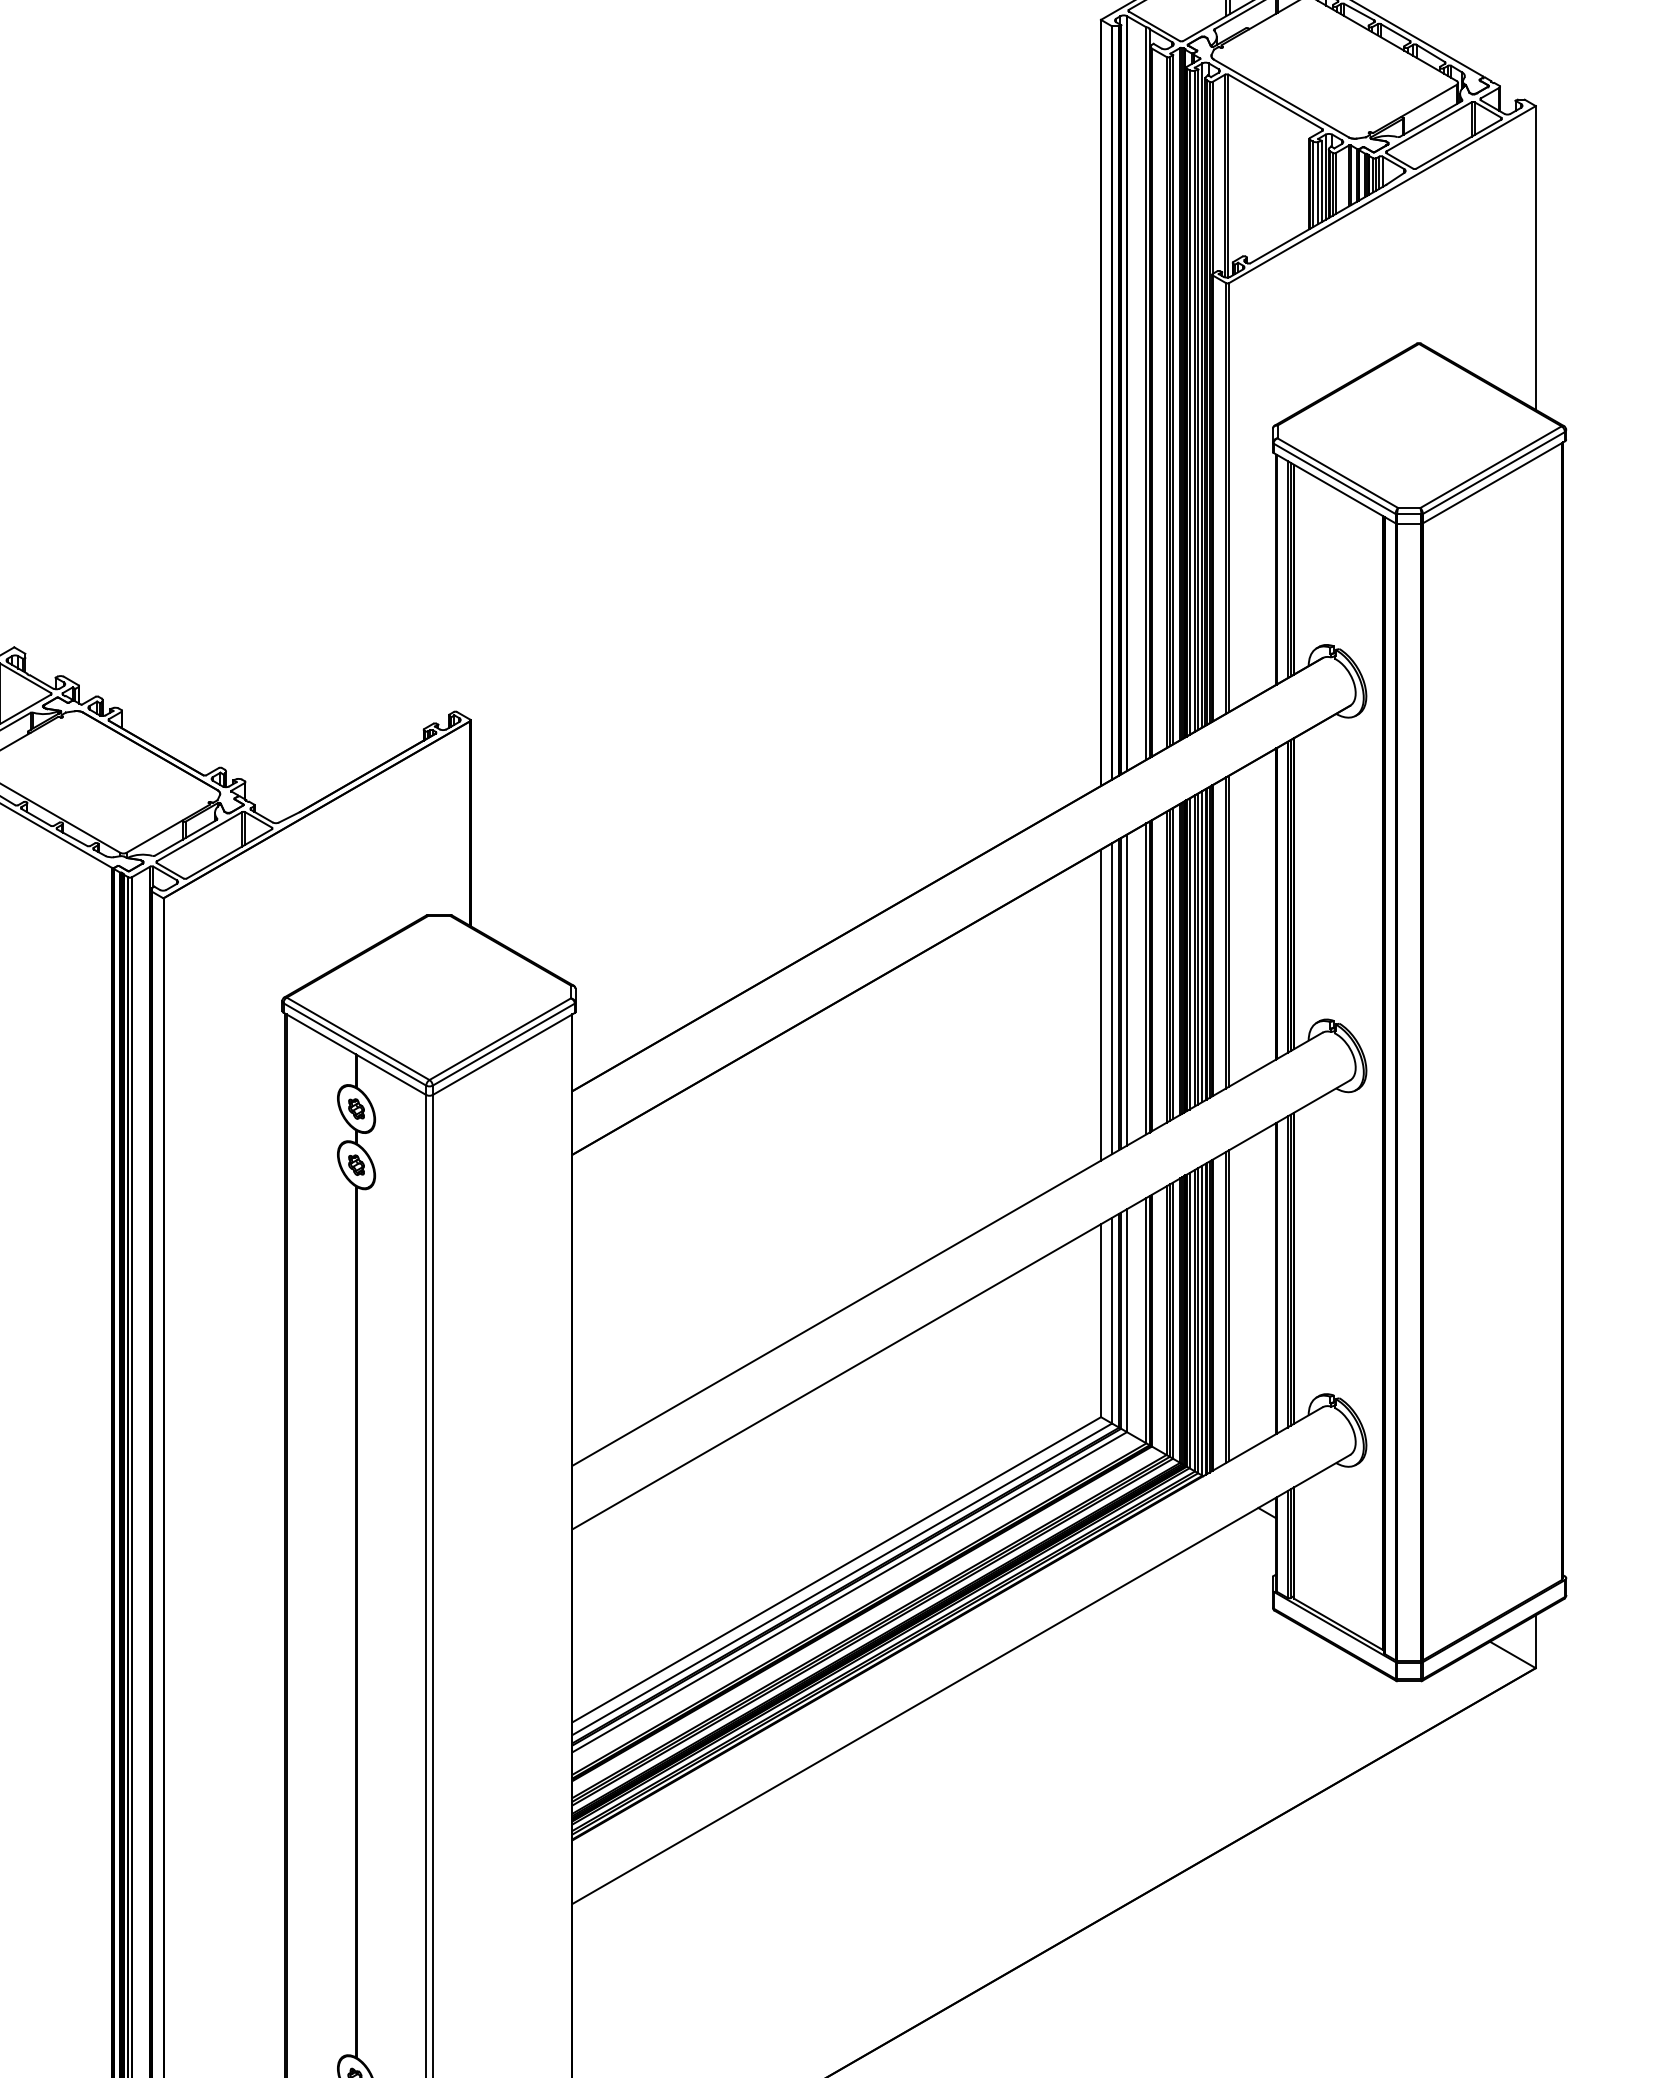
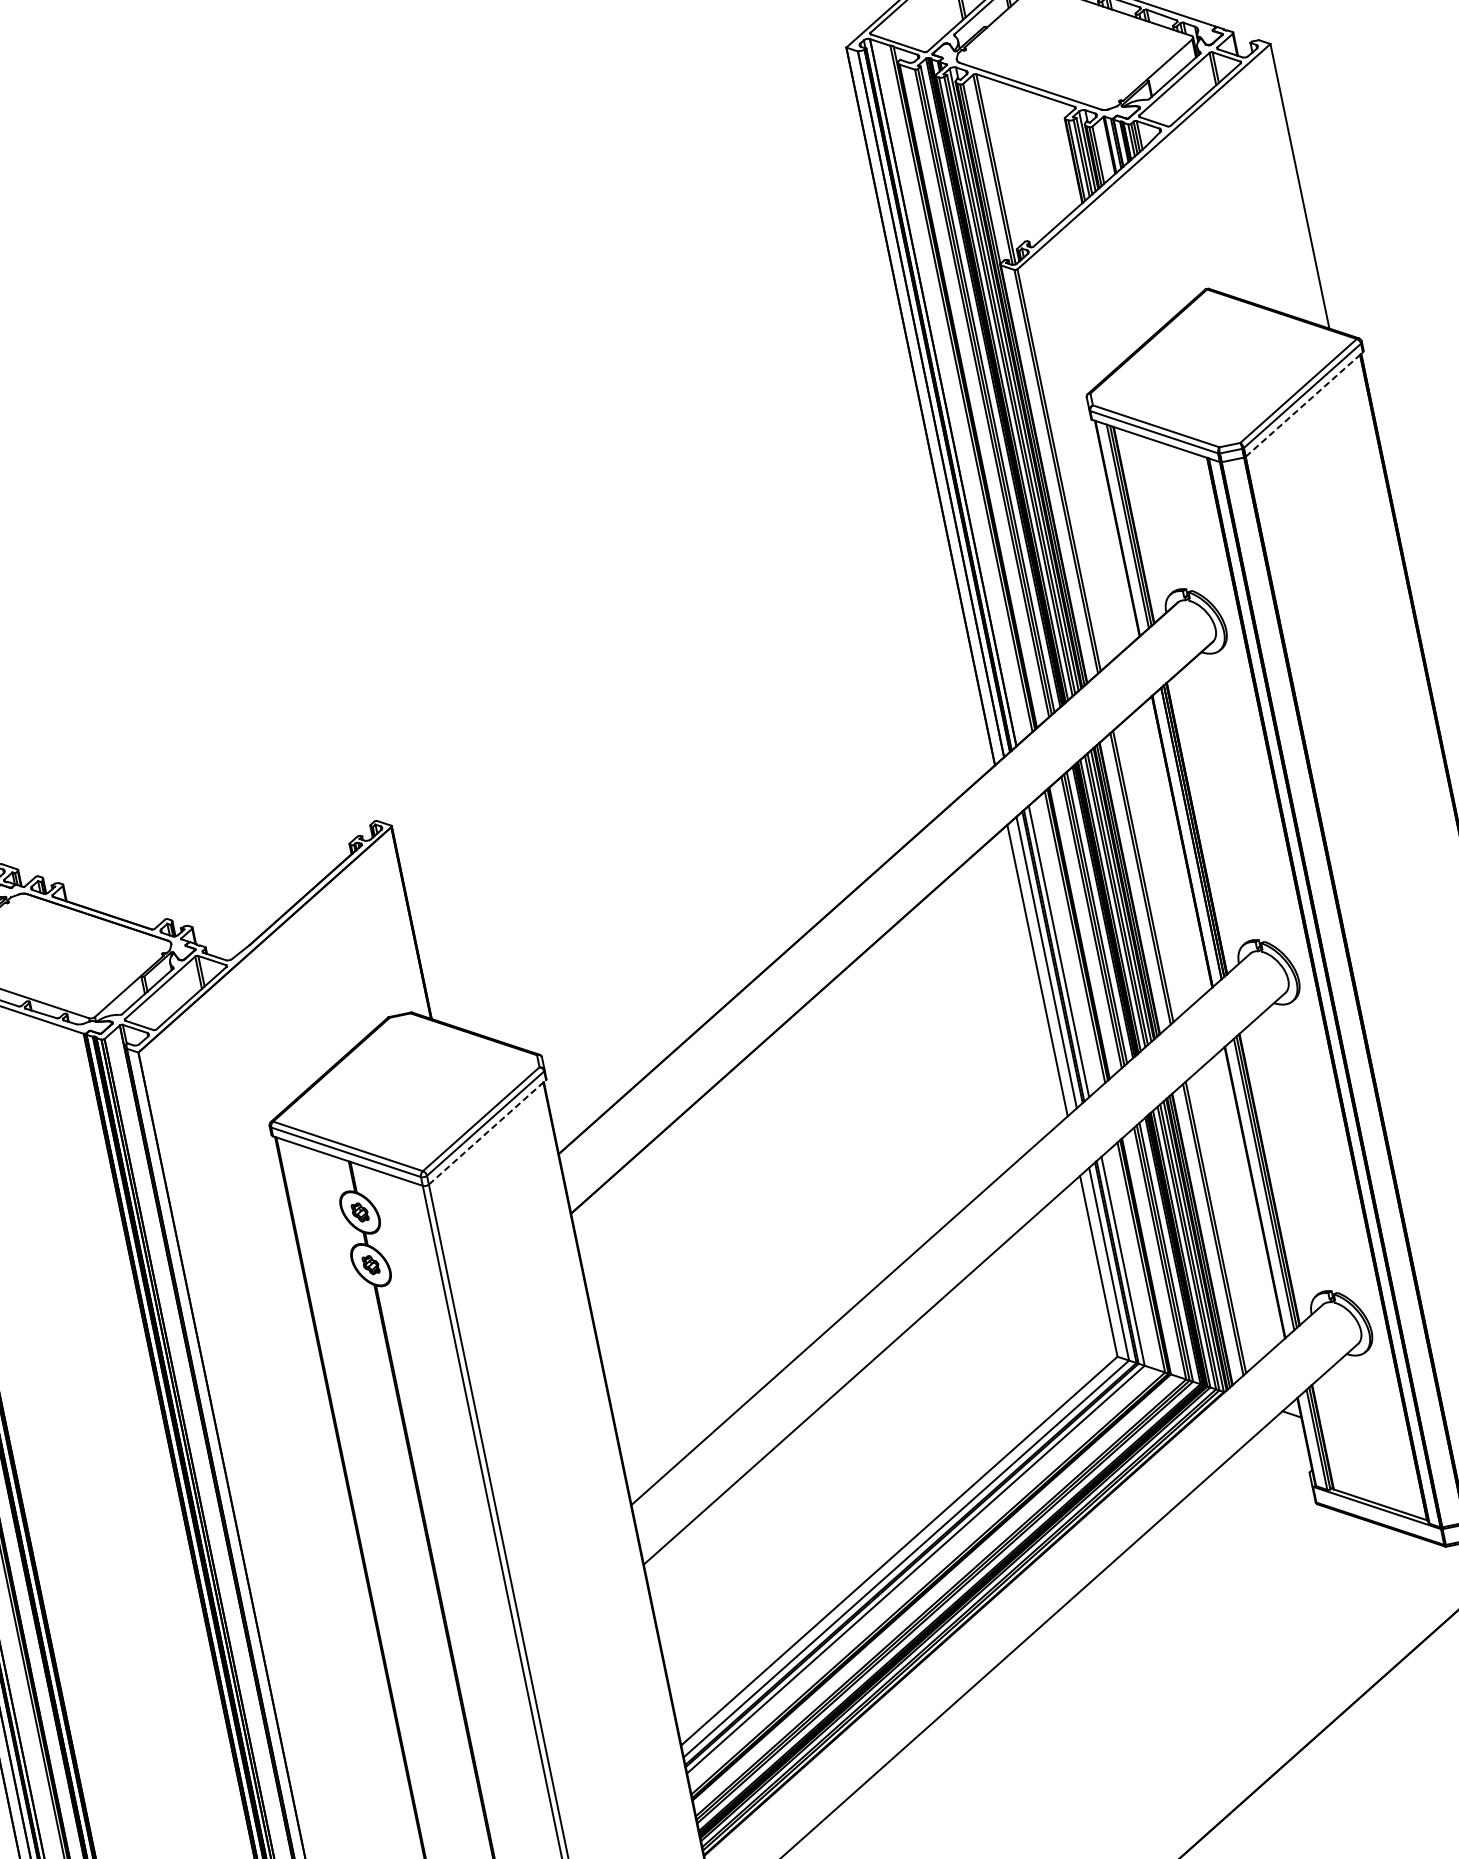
line: (1494, 482) -> (1304, 404), solid -> dashed
line: (504, 1053) -> (488, 1131), solid -> dashed

